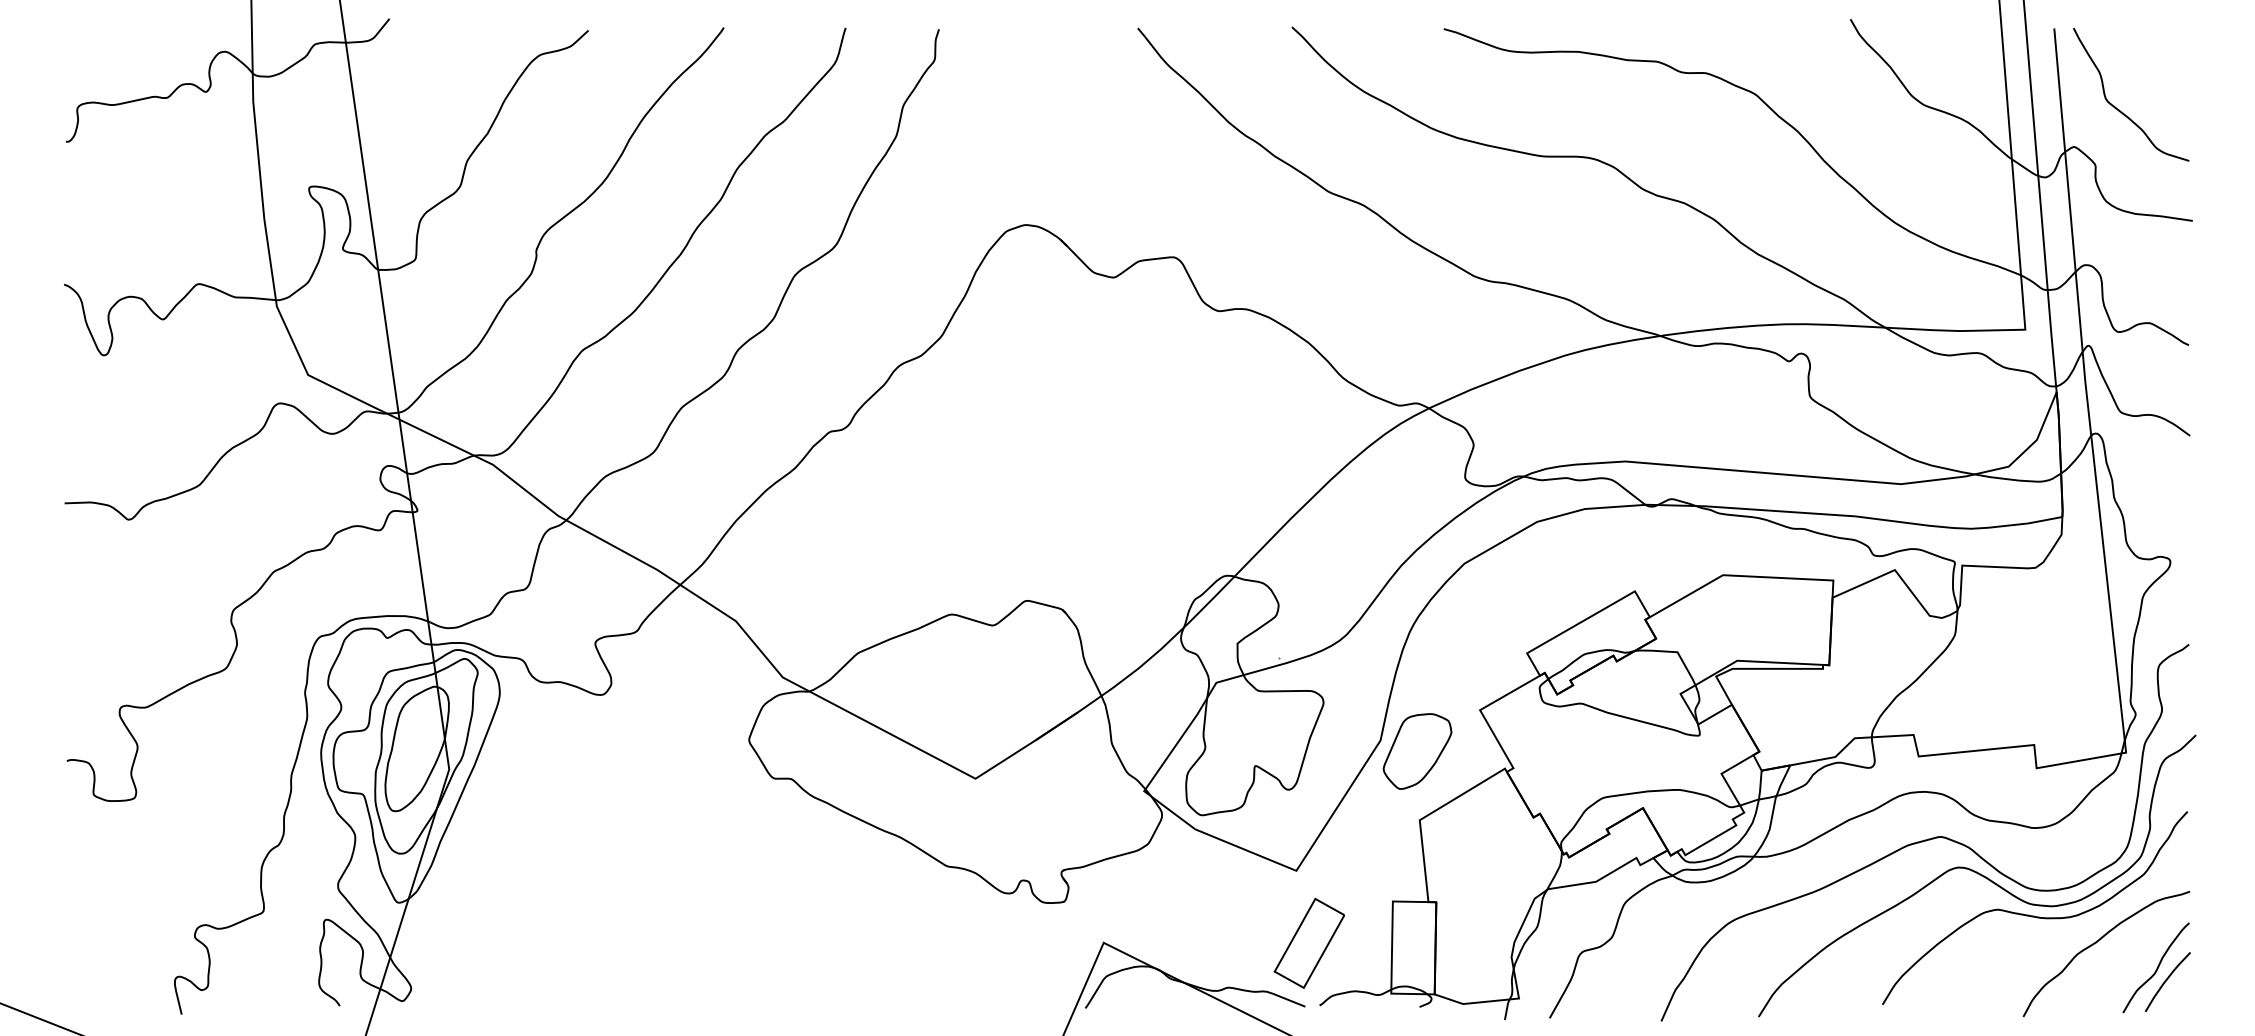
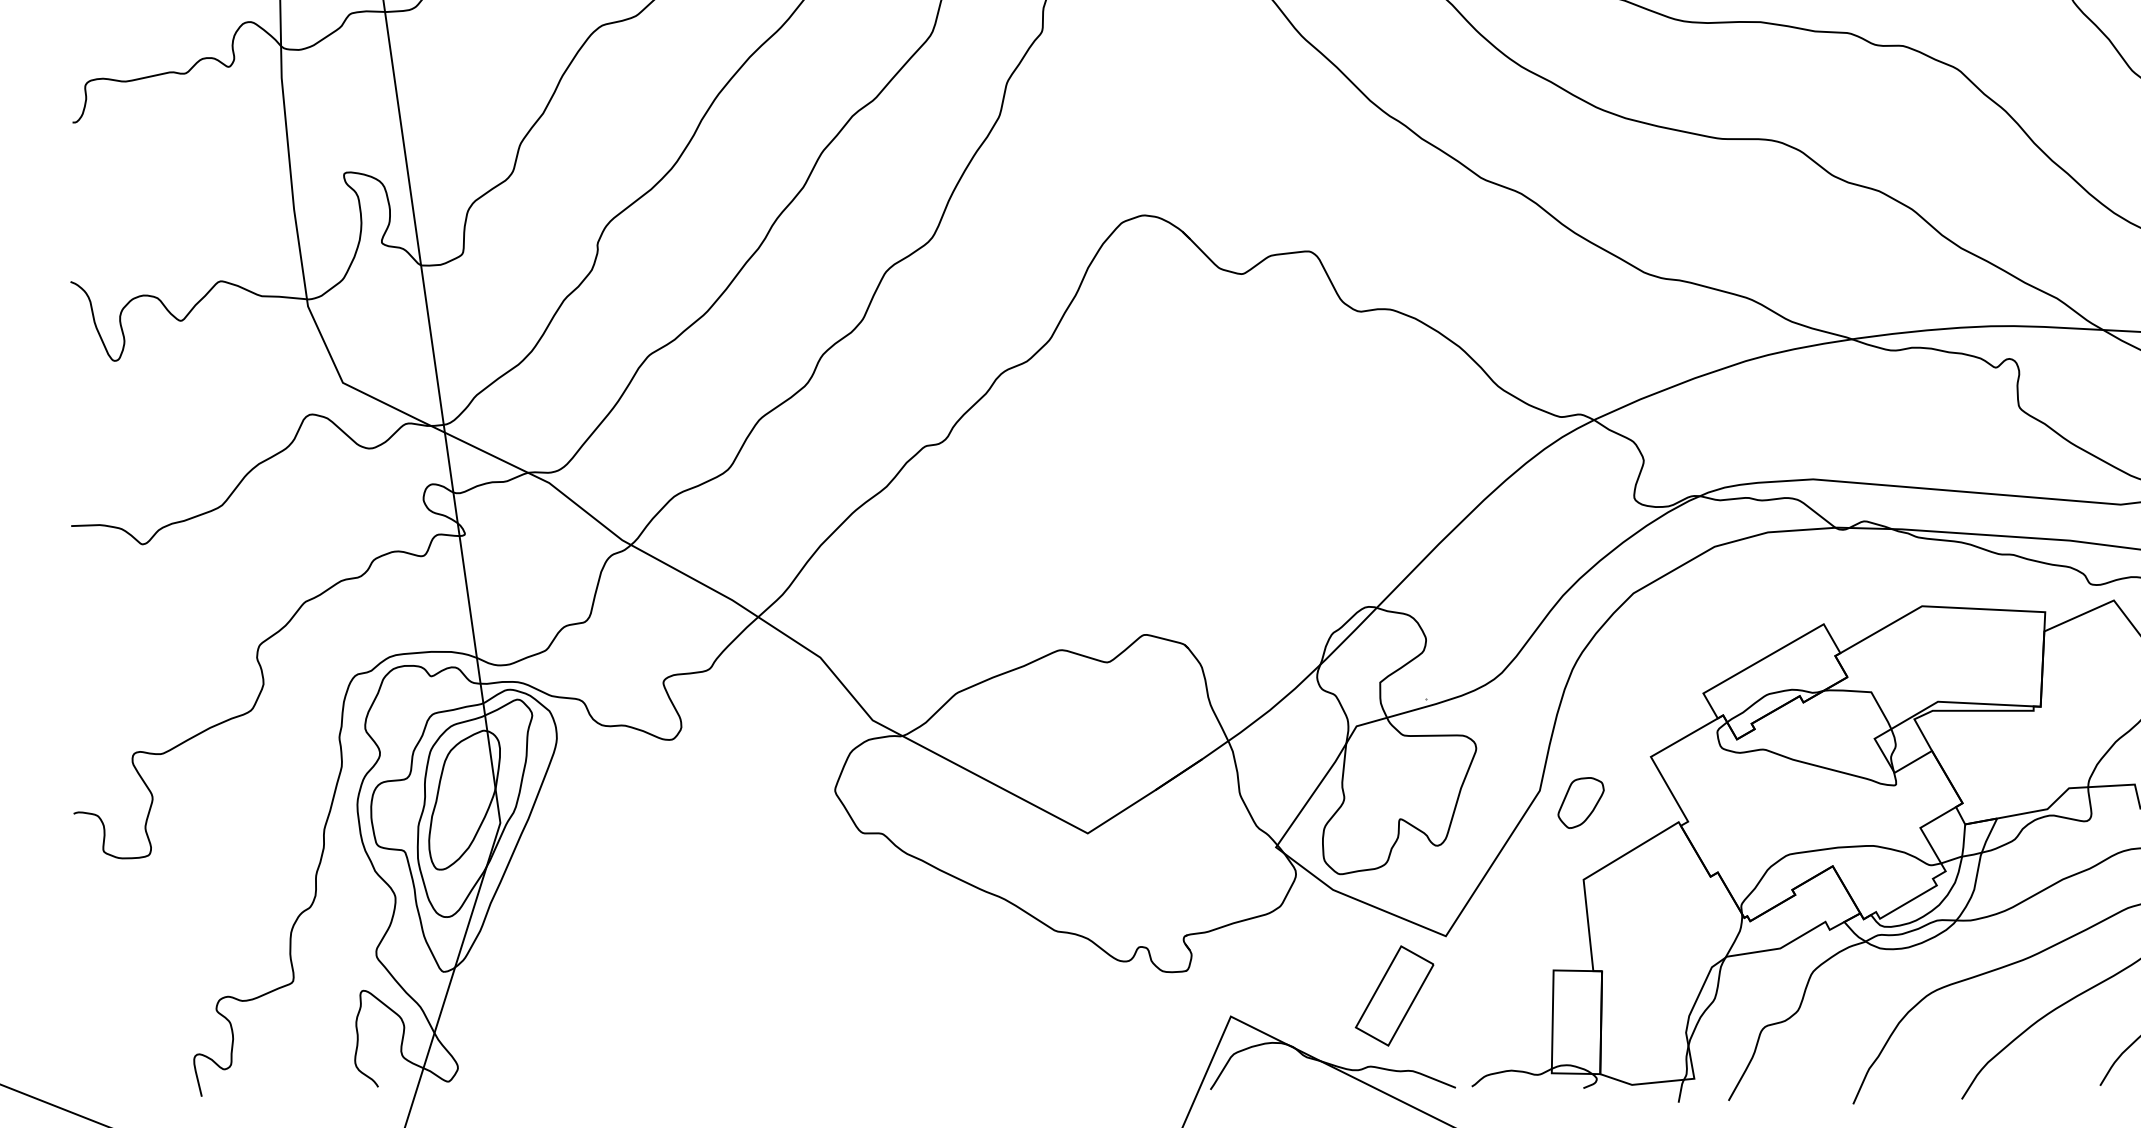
part: (1417, 751) -> (1581, 803), size x0.6
part: (1308, 942) -> (1393, 995), moved

